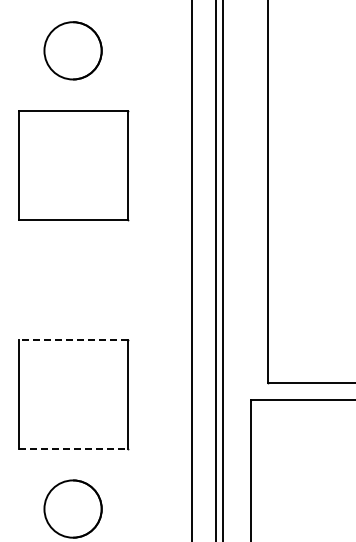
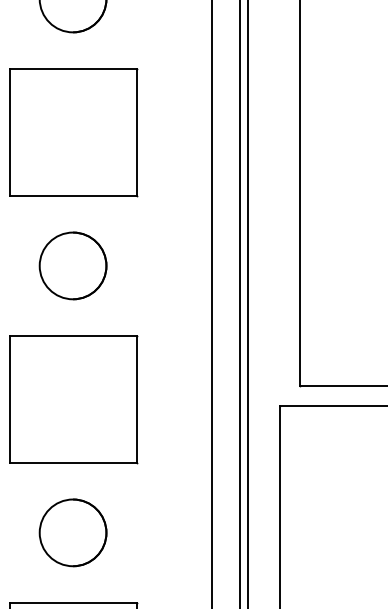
circle: (72, 279) -> (72, 265), added
line: (72, 340) -> (72, 336), dashed -> solid
line: (73, 448) -> (73, 462), dashed -> solid

